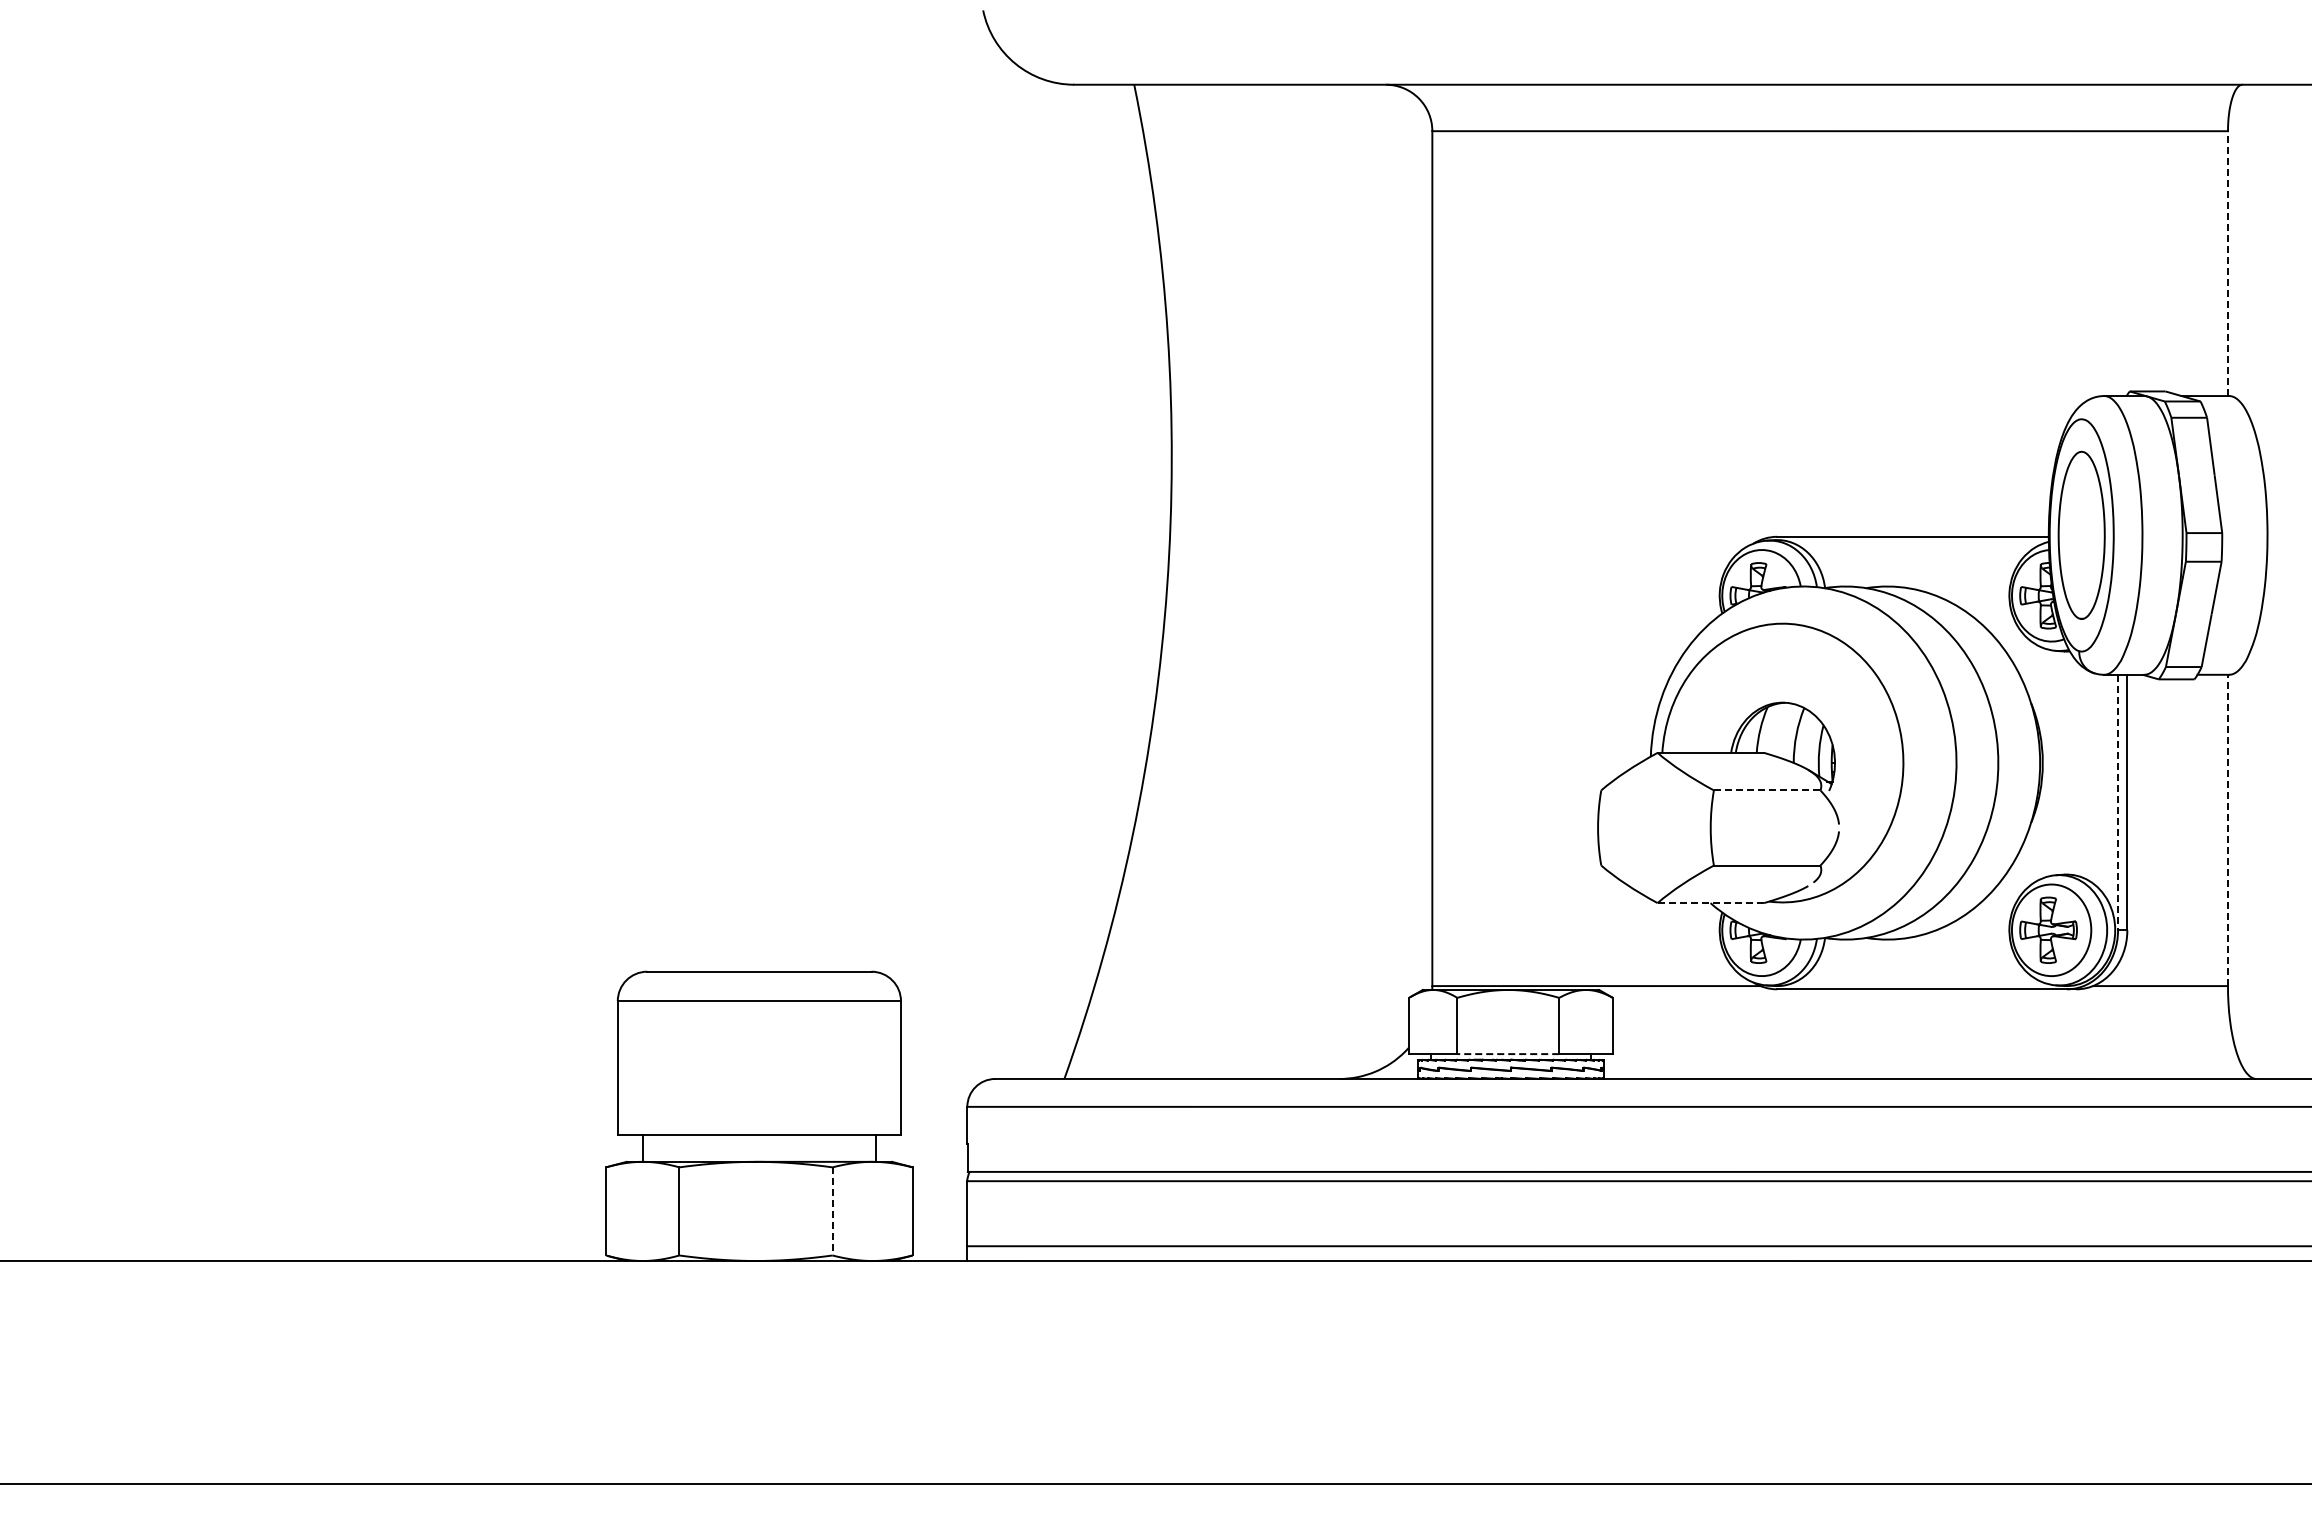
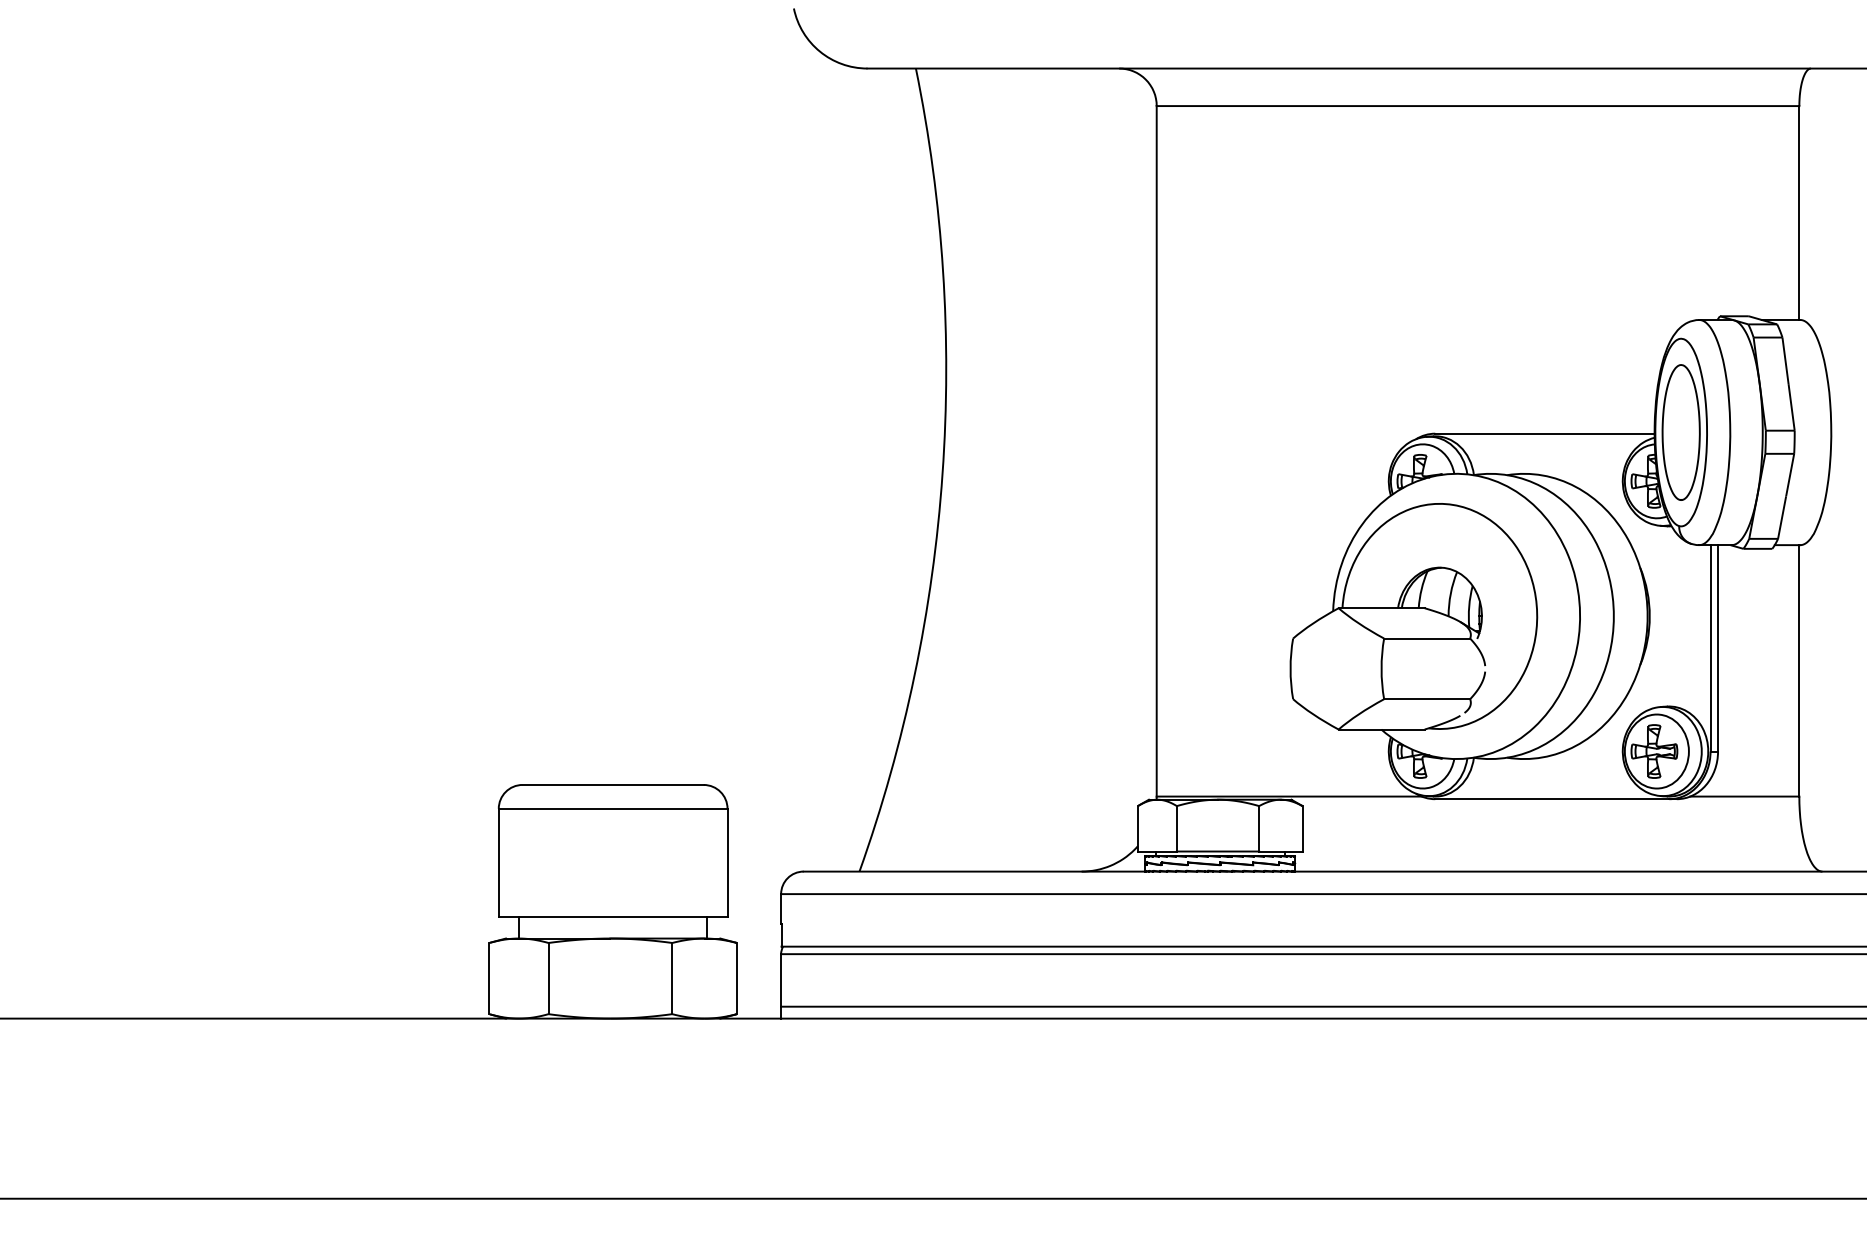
line: (2227, 263) -> (1798, 212), dashed -> solid
line: (1766, 790) -> (1426, 638), dashed -> solid
line: (2118, 802) -> (1710, 648), dashed -> solid
line: (2227, 830) -> (1798, 670), dashed -> solid
line: (1710, 903) -> (1381, 729), dashed -> solid
line: (1508, 1054) -> (1218, 851), dashed -> solid
line: (832, 1211) -> (672, 978), dashed -> solid

